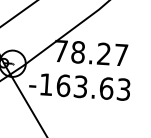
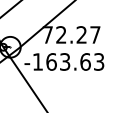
text: (78, 51) -> (61, 34), 78.27 -> 72.27

